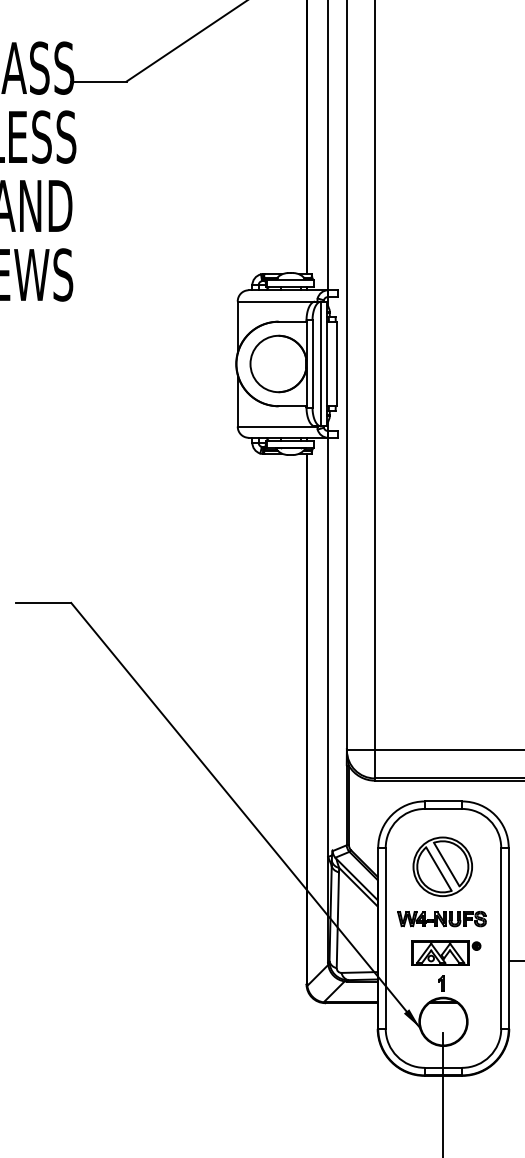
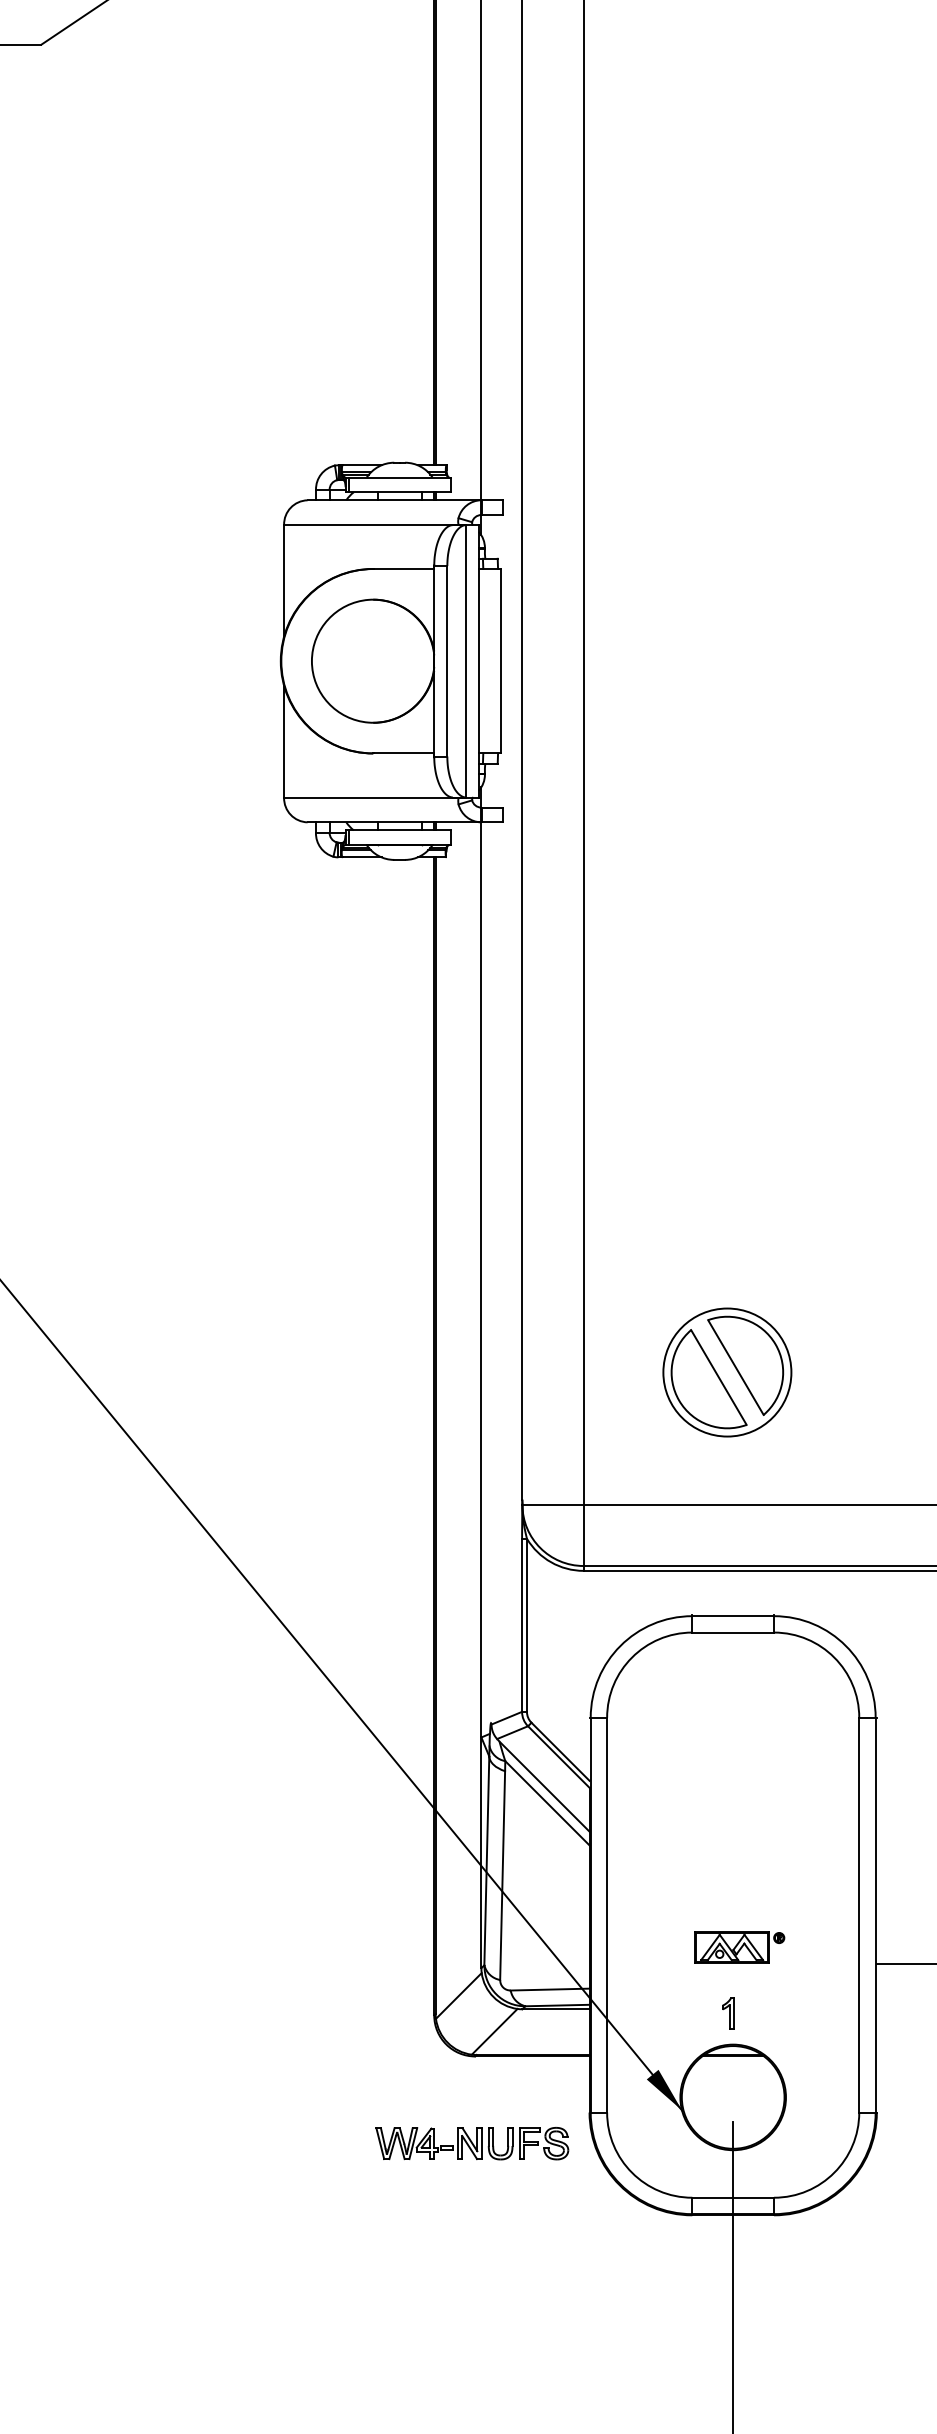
part: (442, 866) -> (726, 1371), moved
part: (441, 919) -> (471, 2144), moved
part: (446, 952) -> (739, 1945), size x0.6

